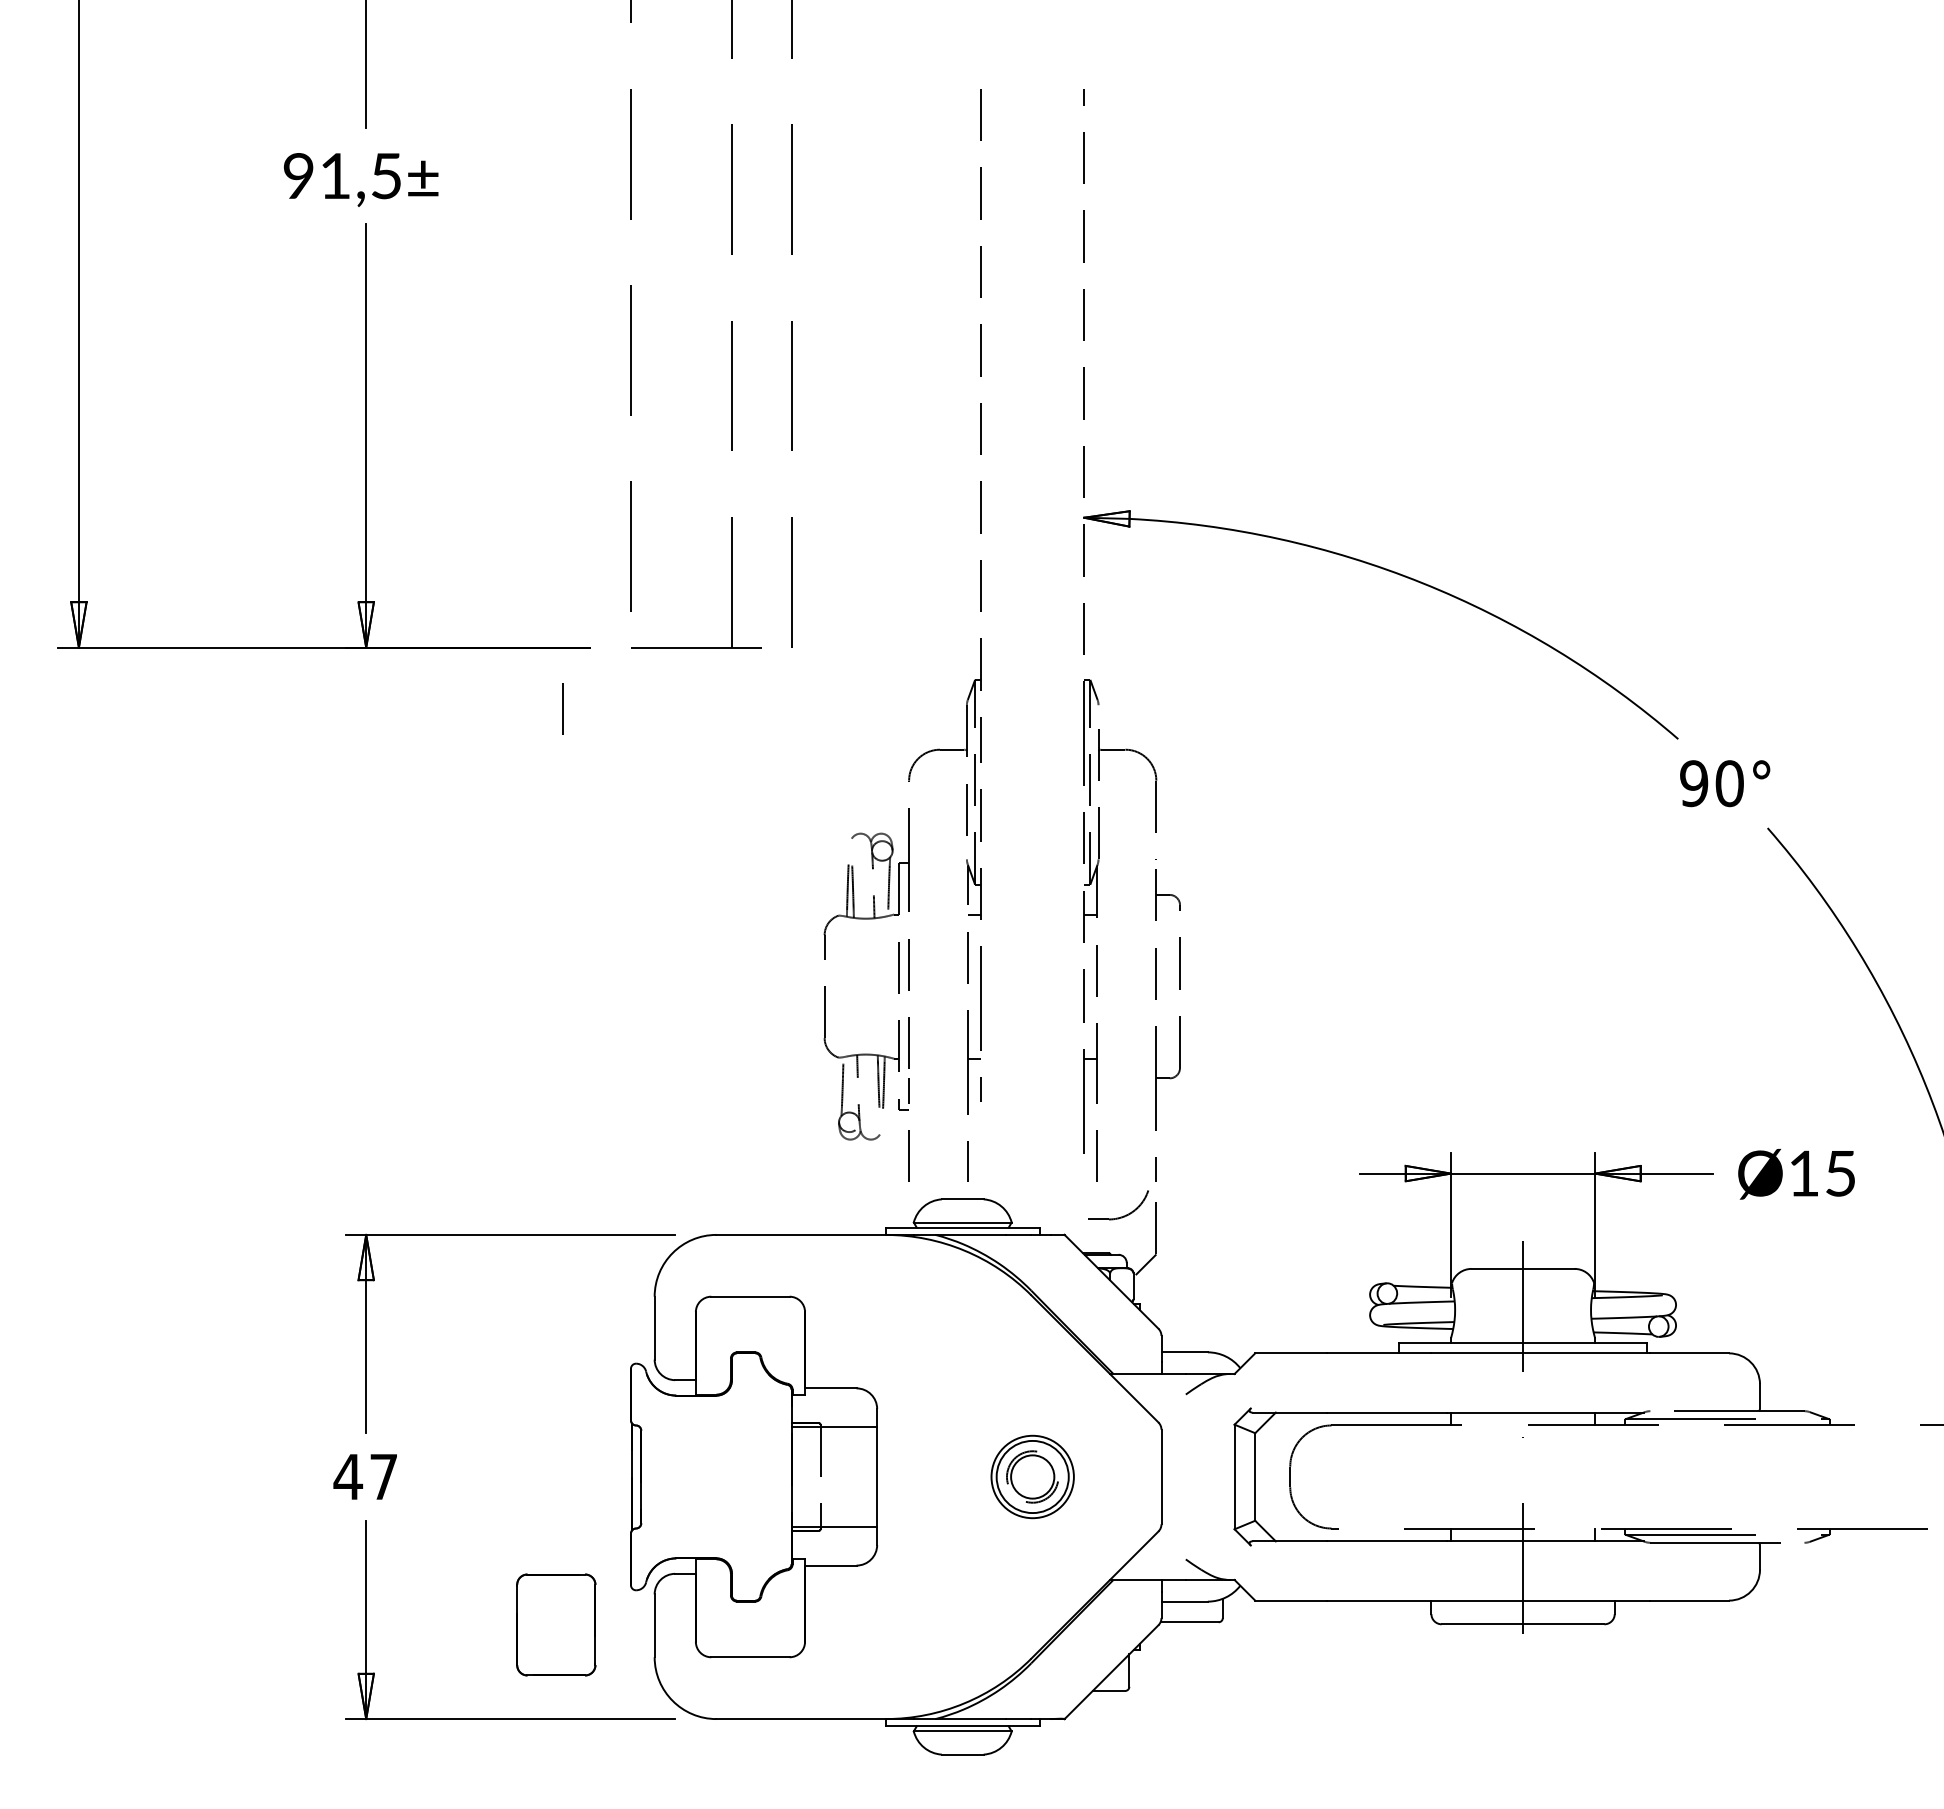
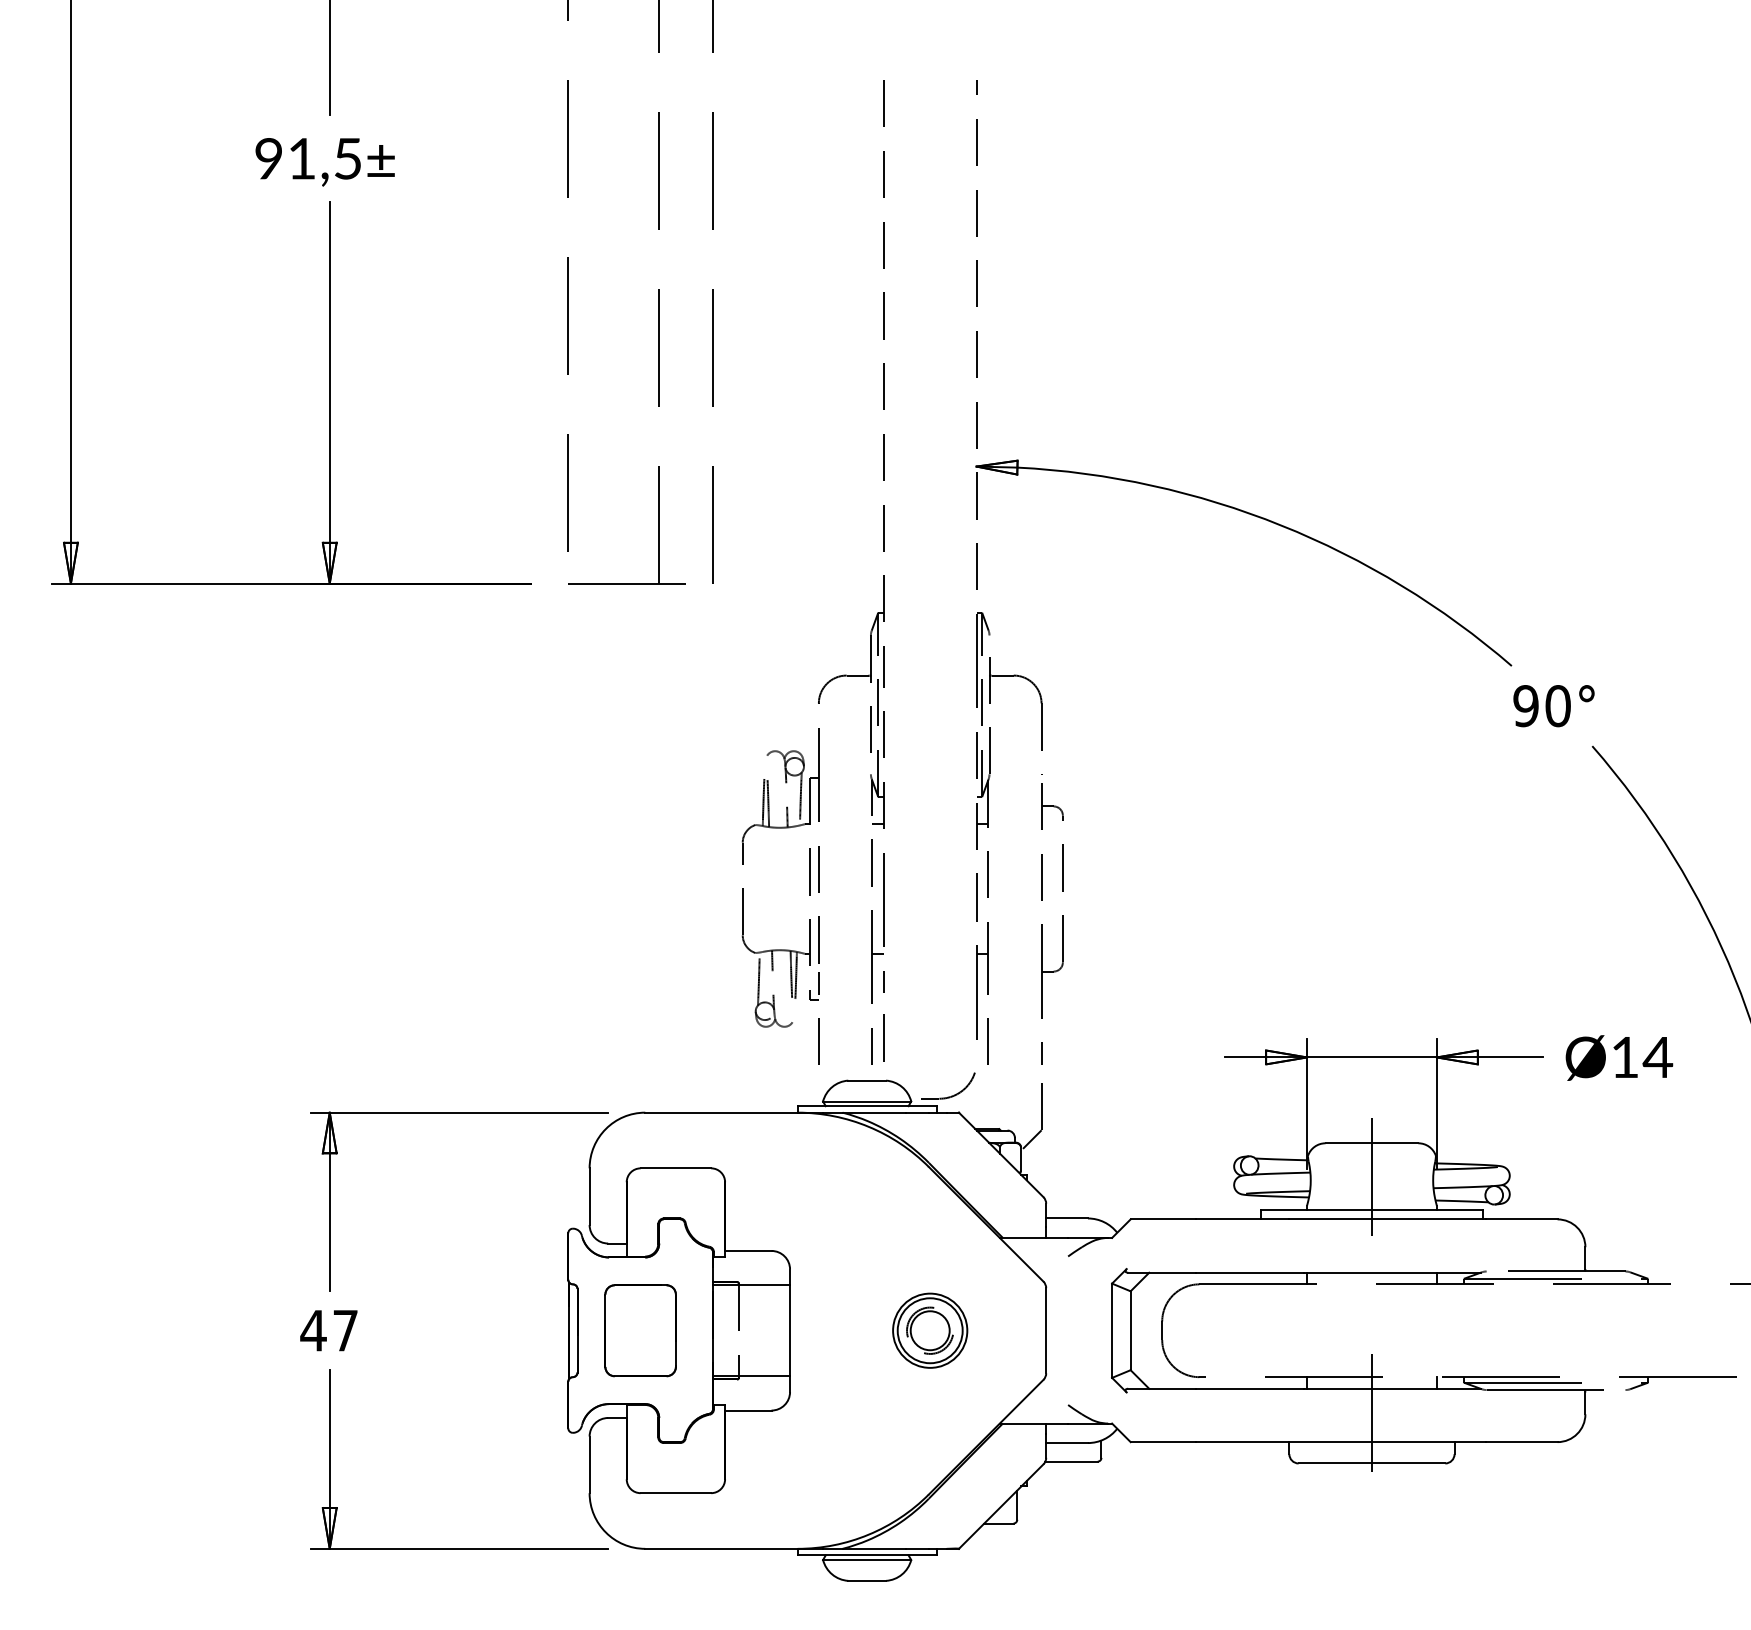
line: (562, 708) -> (883, 1037), moved
text: (1840, 1173) -> (1657, 1057), Ø15 -> Ø14
part: (1123, 1215) -> (952, 1095), moved
part: (556, 1624) -> (640, 1330), moved

